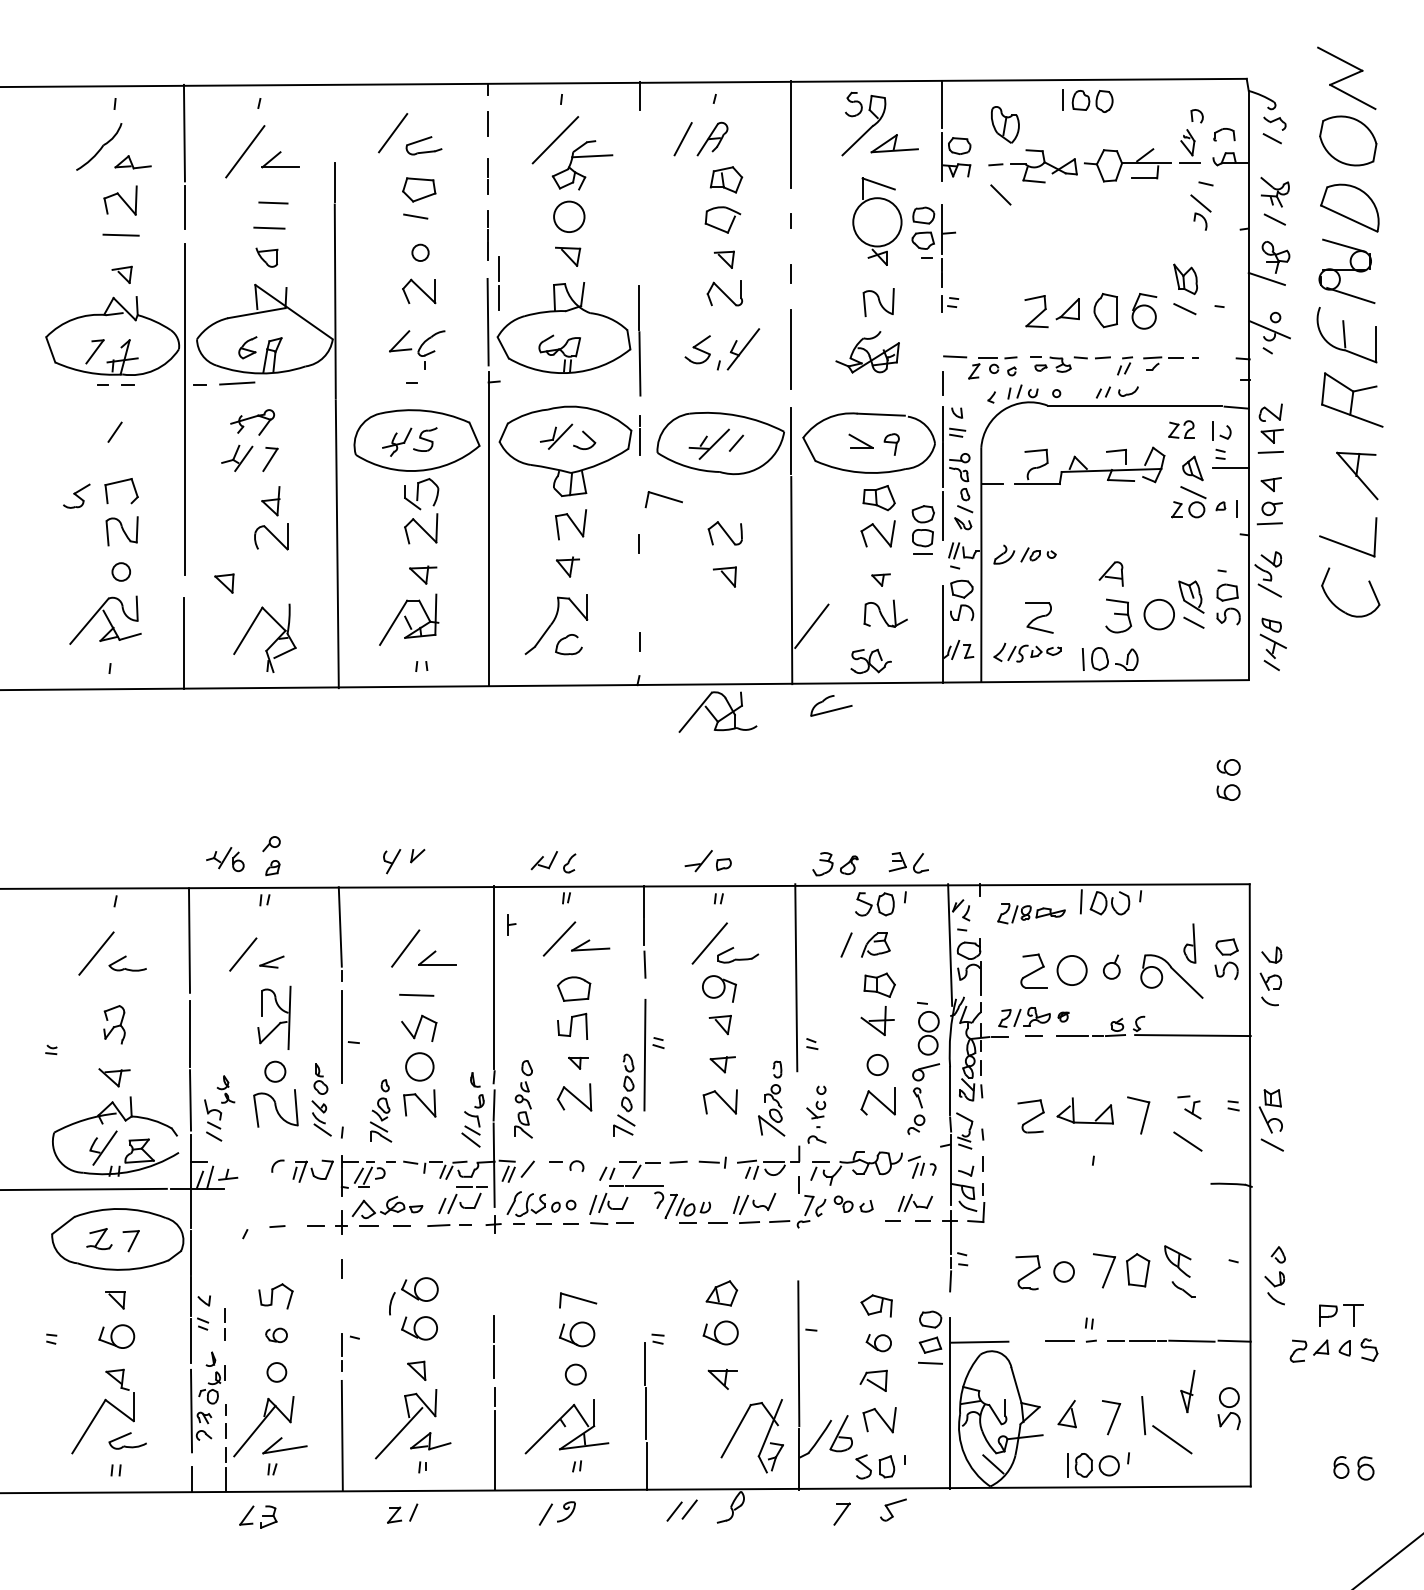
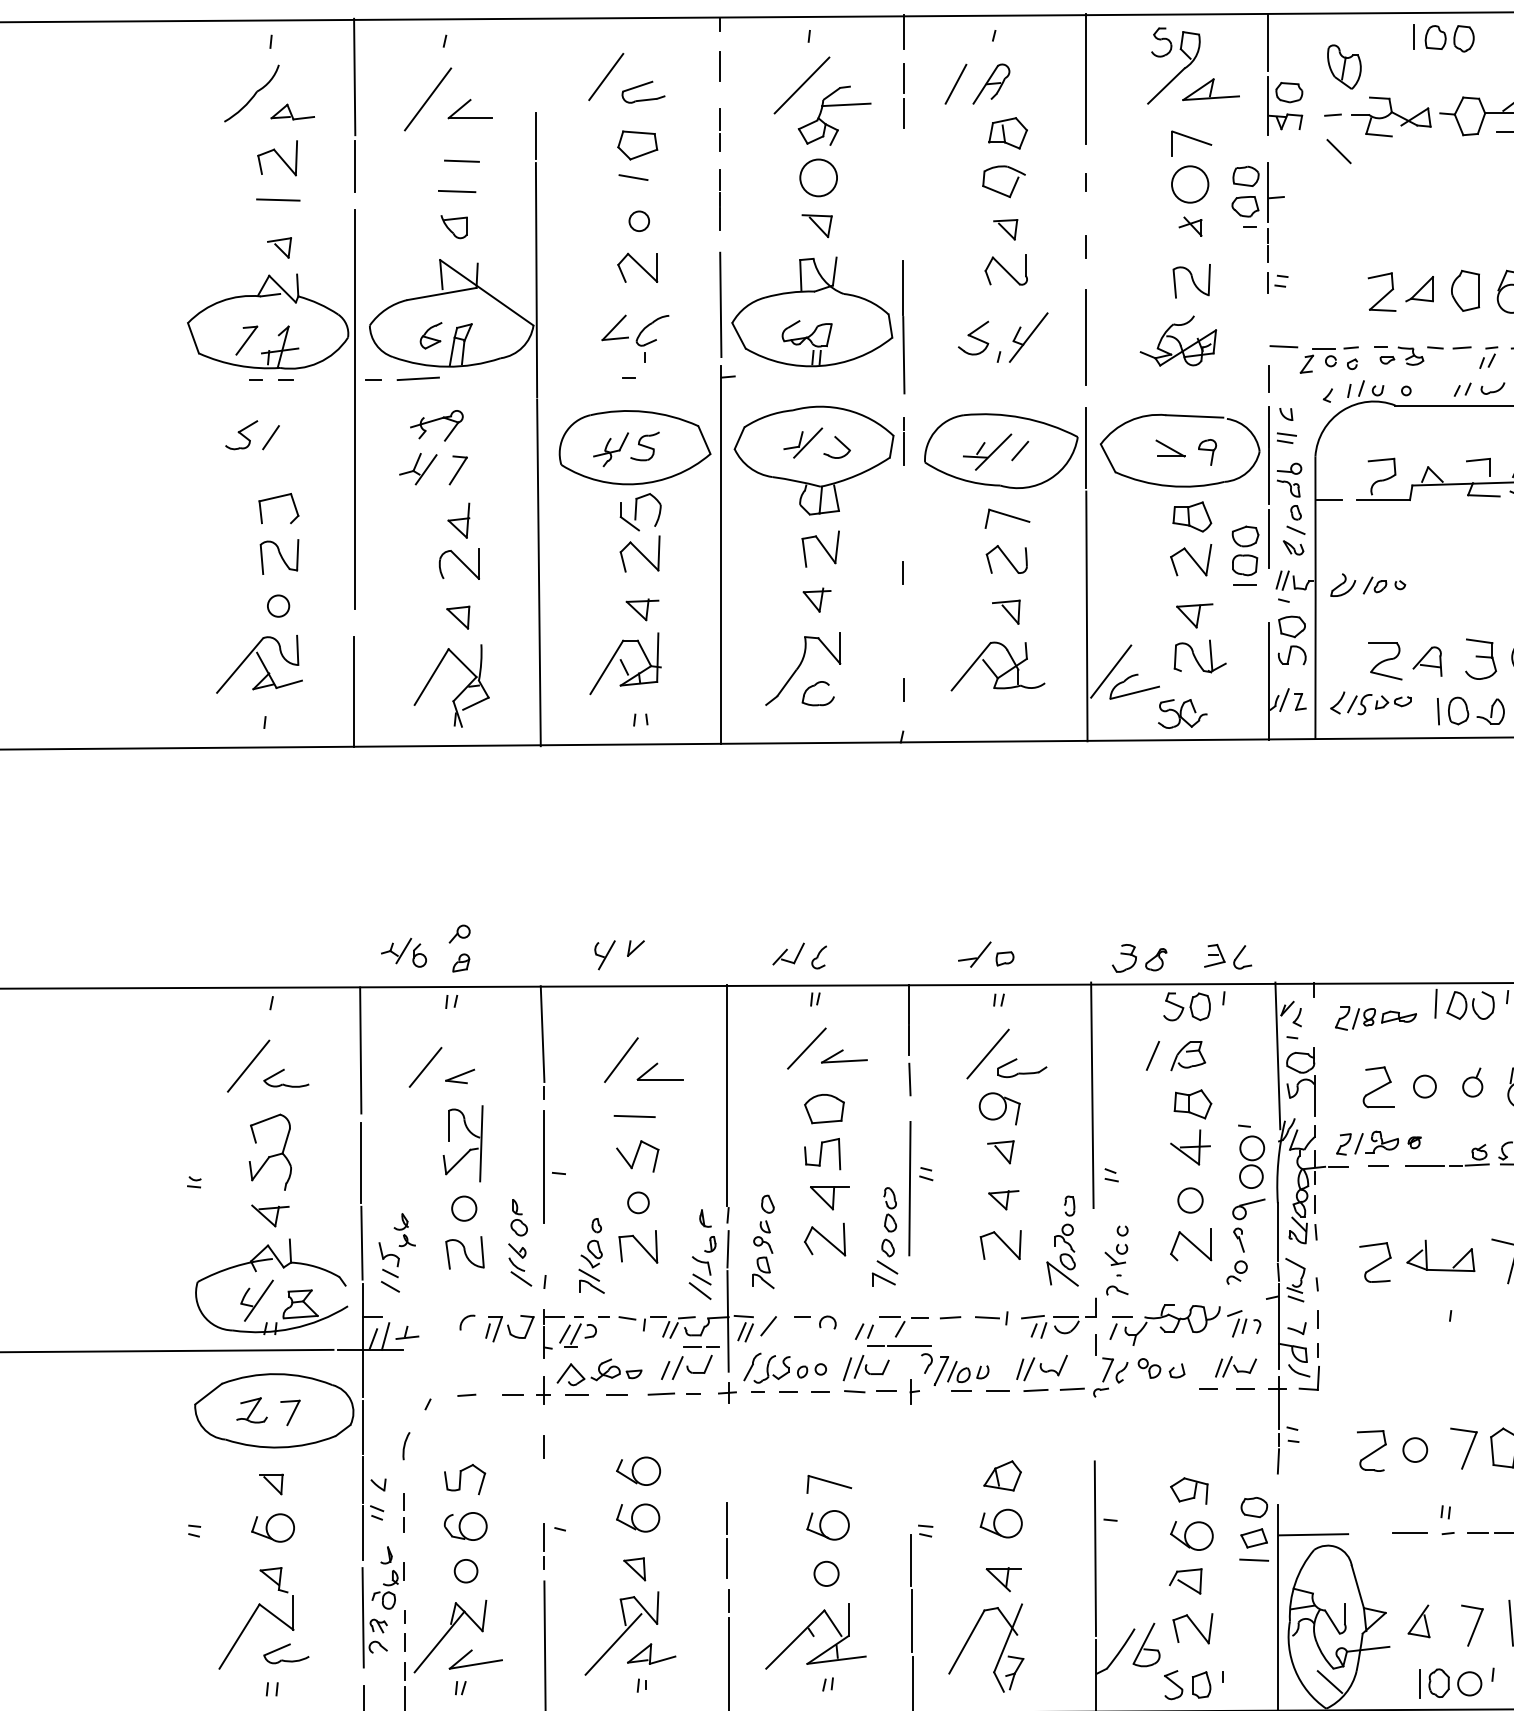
circle: (877, 222) -> (1190, 184), size x0.62
line: (498, 281) -> (903, 93), moved
part: (76, 495) -> (241, 434), moved
part: (663, 499) -> (1007, 518), moved
part: (1110, 573) -> (1426, 660), moved
part: (880, 579) -> (1193, 615), size x1.67
part: (224, 583) -> (458, 617), moved
part: (831, 705) -> (1134, 686), moved
part: (717, 711) -> (997, 665), moved
part: (511, 924) -> (914, 1391), moved
circle: (1072, 970) -> (1425, 1086), size x0.62
part: (114, 1024) -> (270, 1151), size x1.67
part: (578, 1063) -> (829, 1198), size x1.67
circle: (419, 1066) -> (638, 1202), size x0.62
part: (275, 1108) -> (464, 1252), size x0.71
arc: (391, 1303) -> (405, 1445), moved
part: (276, 1335) -> (465, 1526), size x1.67
part: (878, 1342) -> (1191, 1535), size x1.43
part: (764, 1439) -> (1000, 1652), moved

